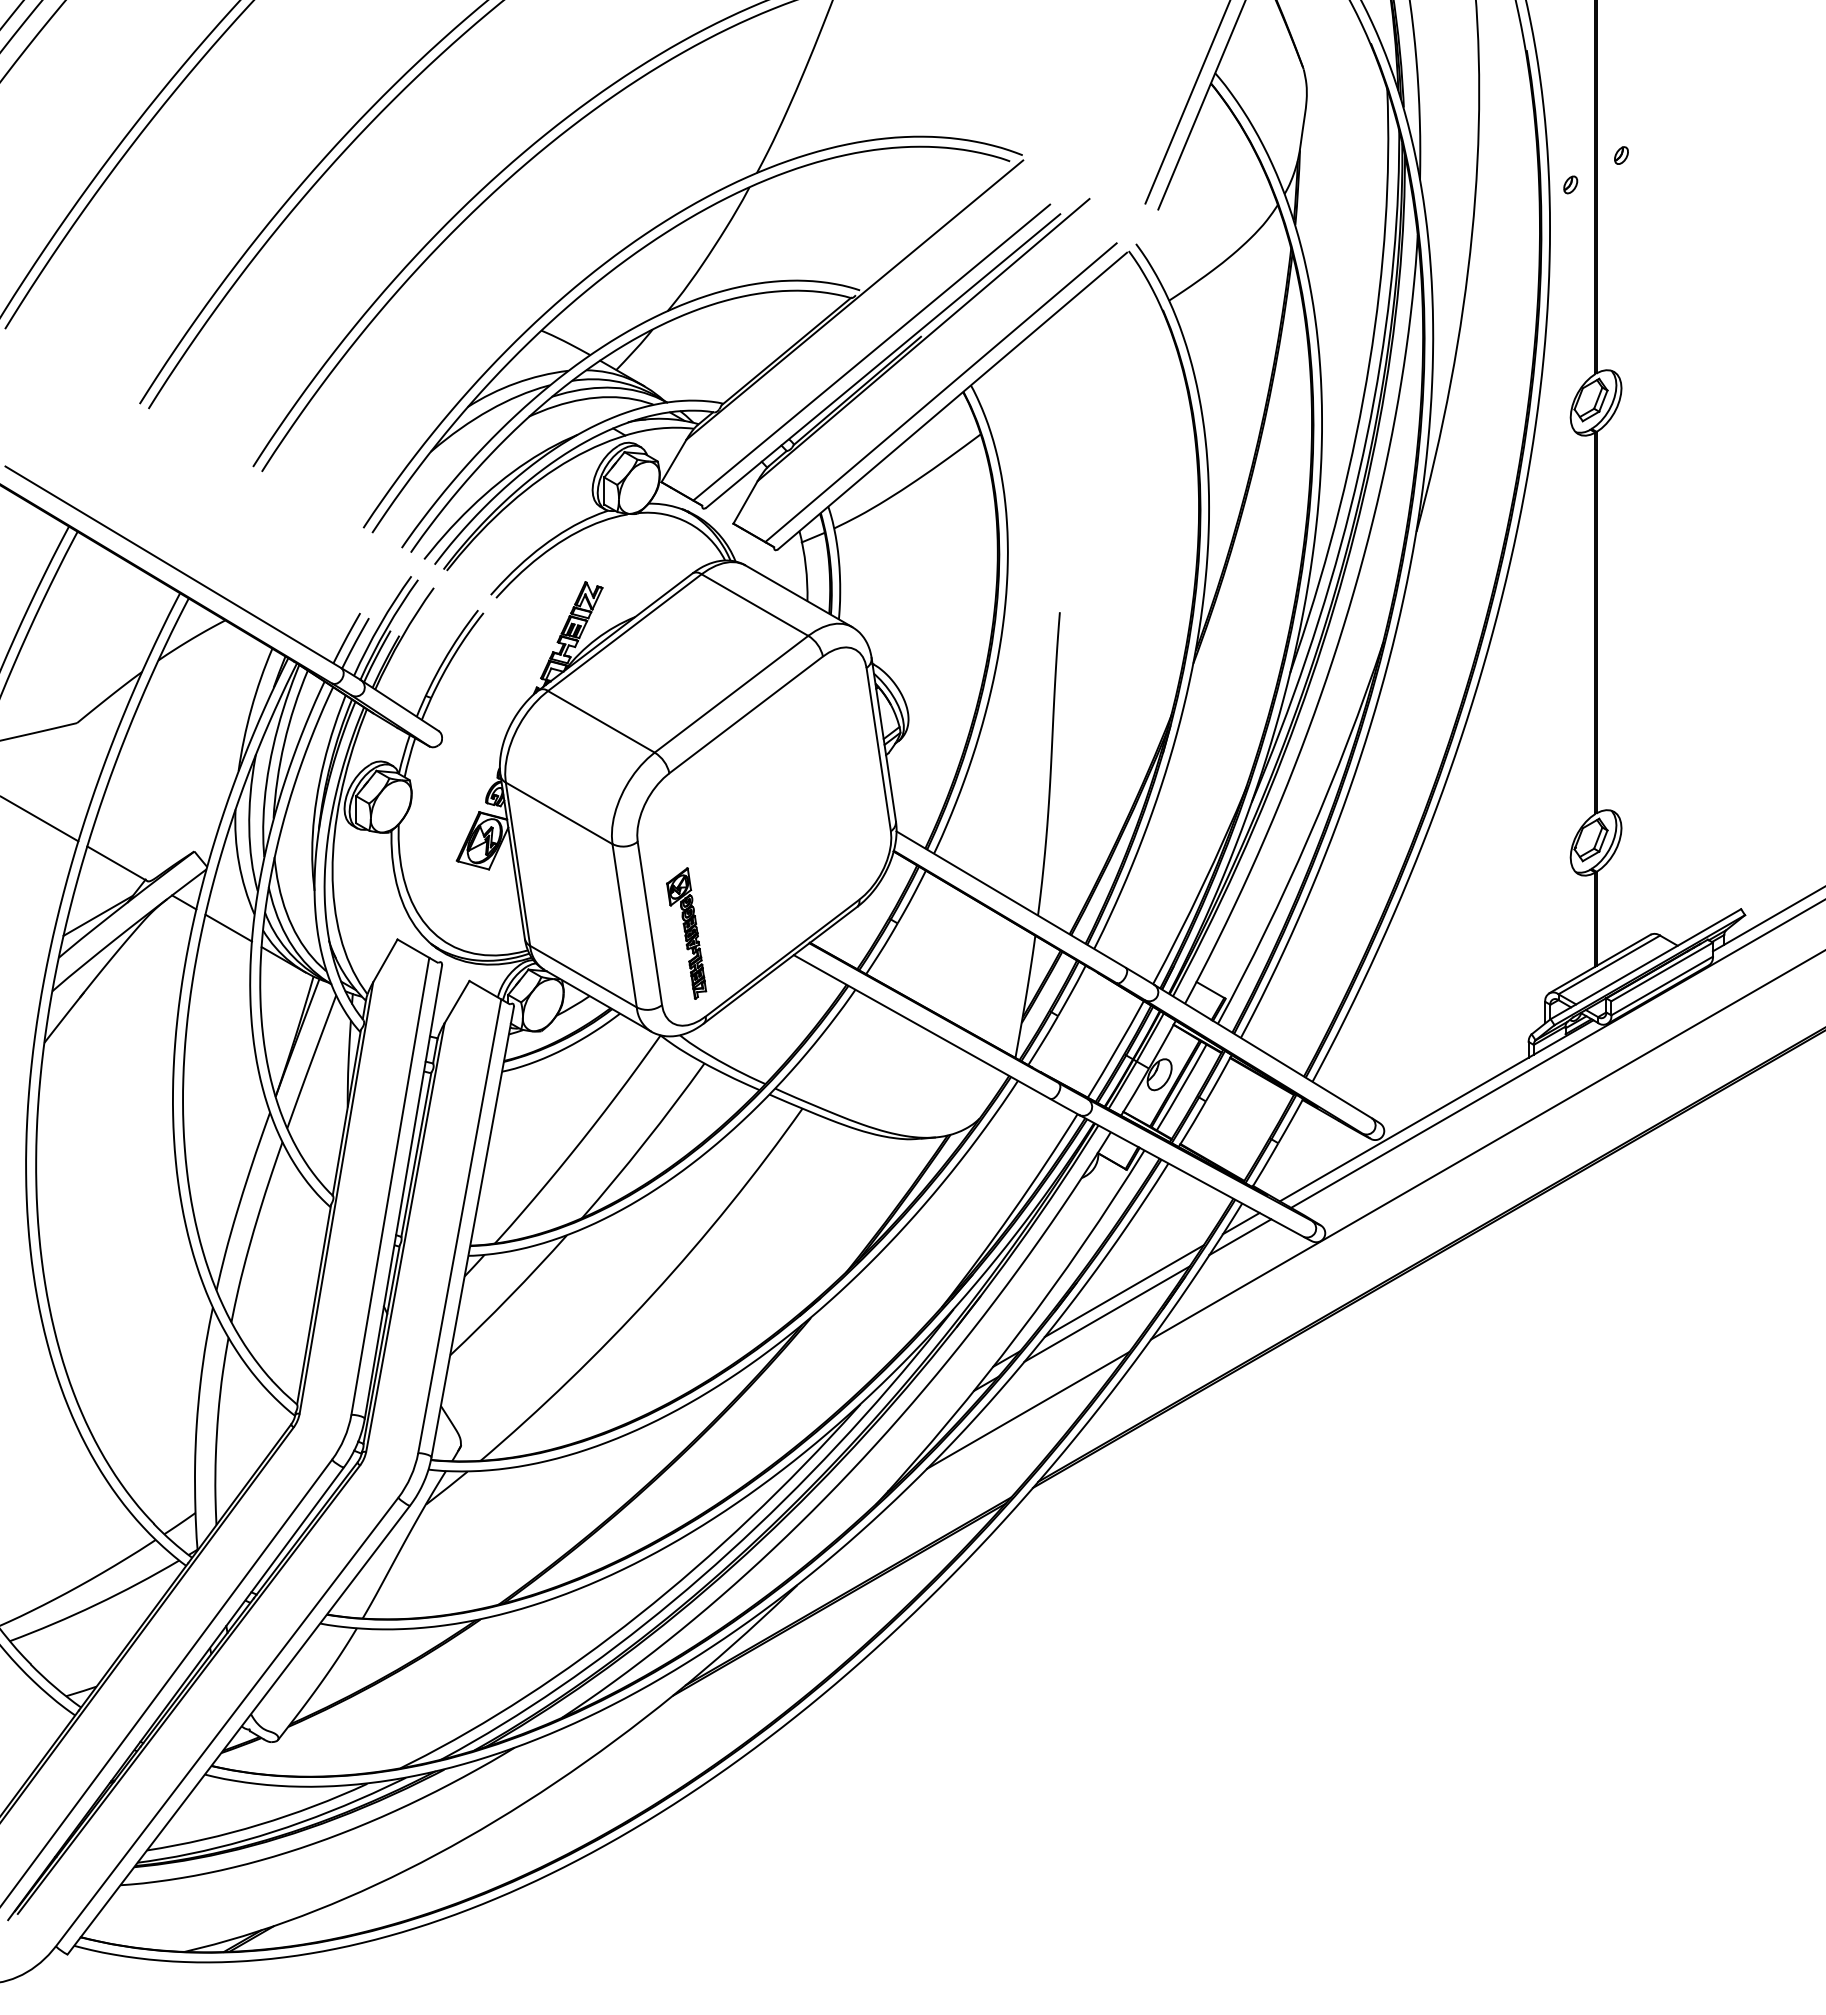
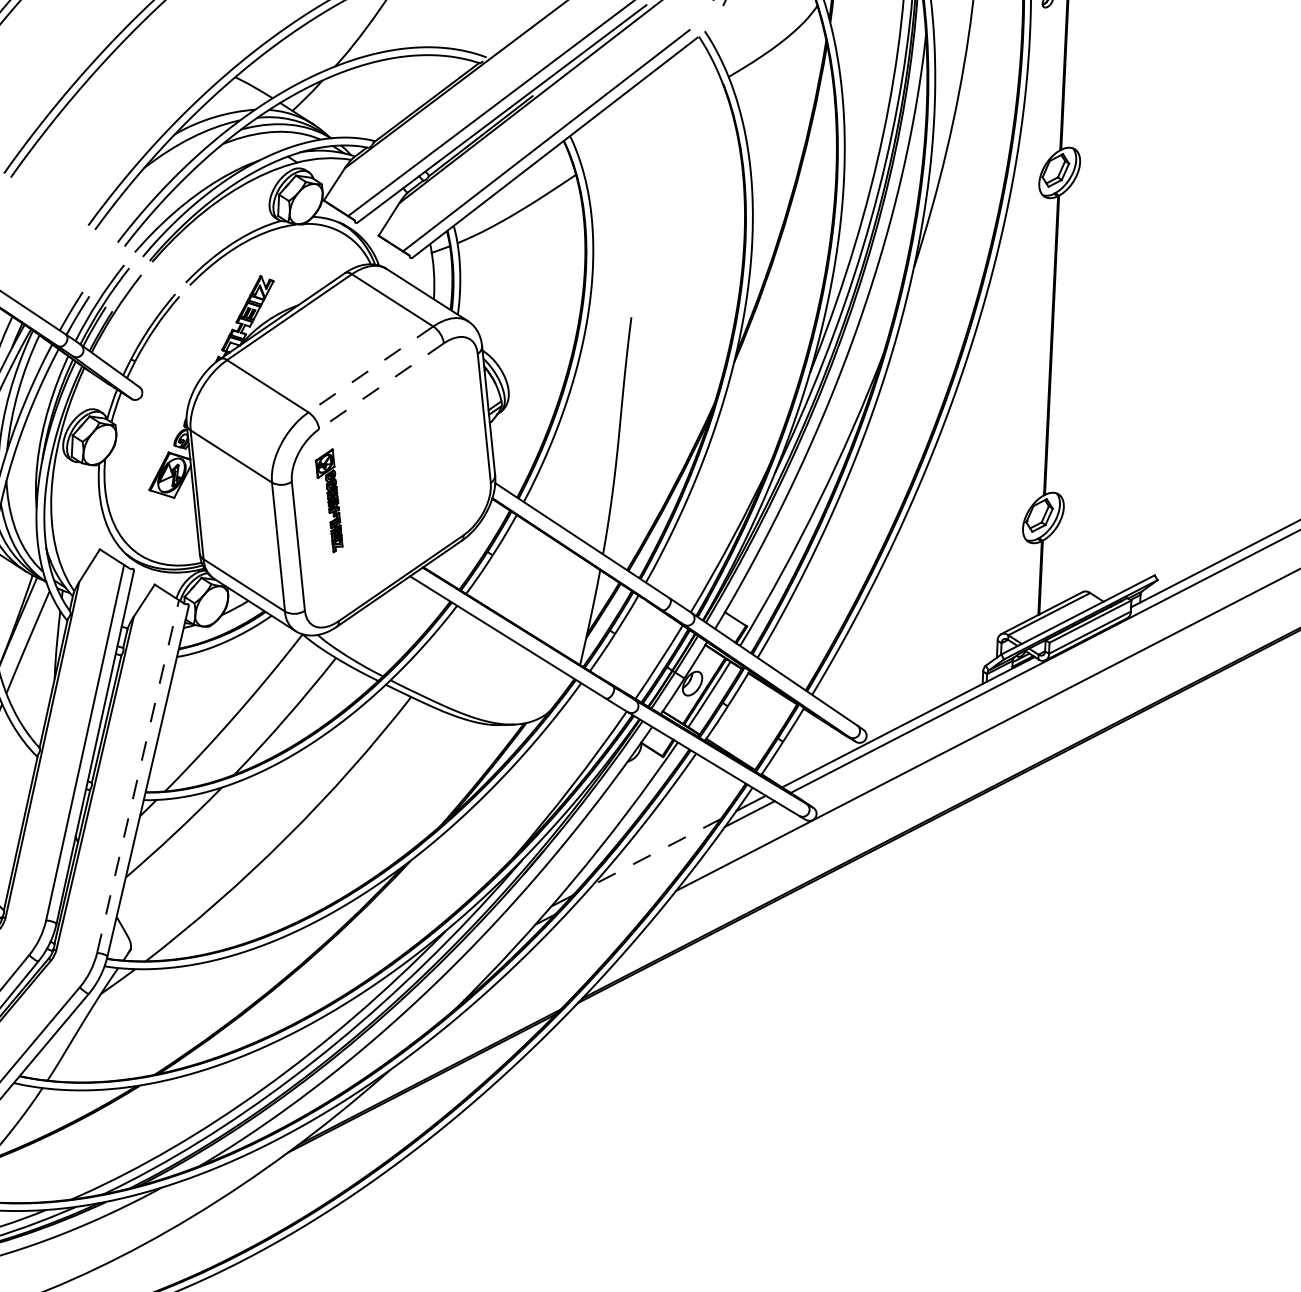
line: (731, 694) -> (370, 369), solid -> dashed
line: (745, 715) -> (381, 386), solid -> dashed
part: (686, 933) -> (329, 500), moved
line: (459, 1226) -> (137, 776), solid -> dashed
line: (1124, 1291) -> (656, 852), solid -> dashed
line: (1106, 1313) -> (642, 868), removed
line: (1028, 1410) -> (577, 942), removed

